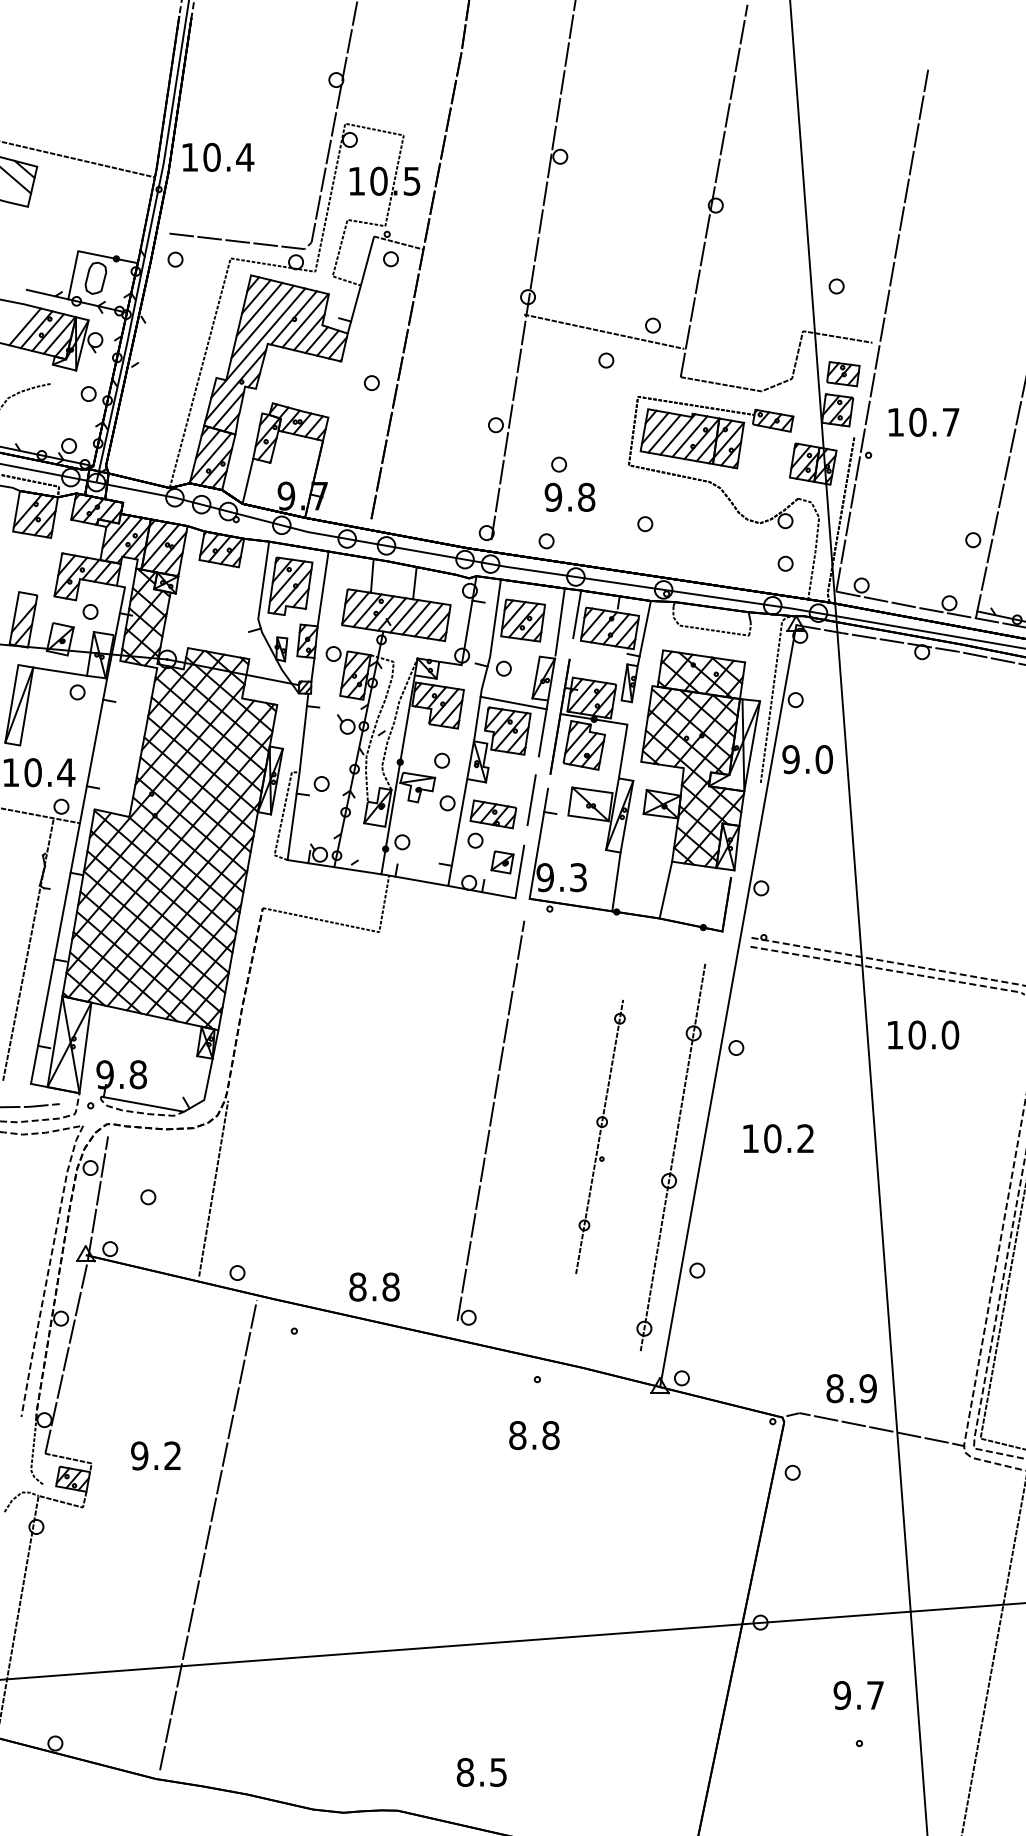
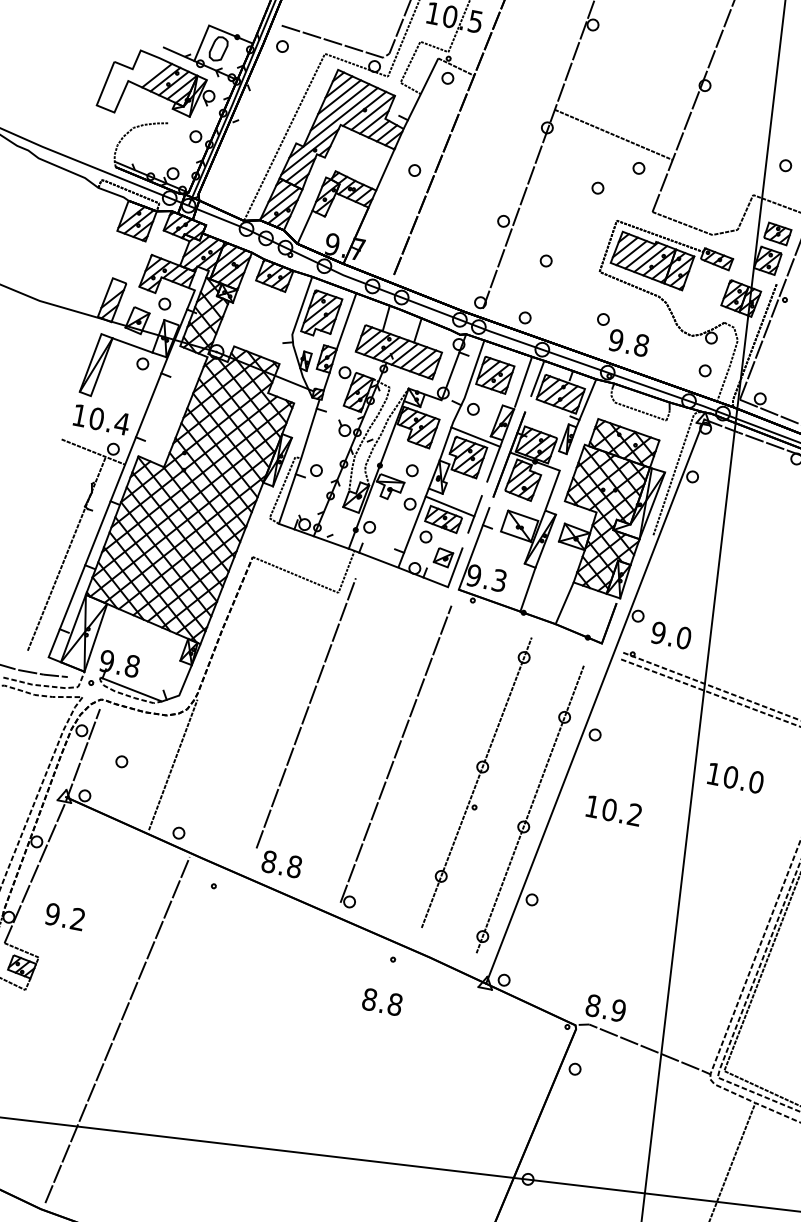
line: (604, 331) -> (614, 134), moved
line: (334, 389) -> (385, 169), added
text: (569, 496) -> (628, 342), moved
text: (807, 759) -> (671, 635), moved
line: (498, 795) -> (450, 505), added
text: (923, 1034) -> (735, 777), moved
line: (367, 1091) -> (305, 713), added
part: (600, 1136) -> (477, 782), size x1.43
text: (851, 1388) -> (605, 1008), moved
text: (155, 1455) -> (64, 916), moved

